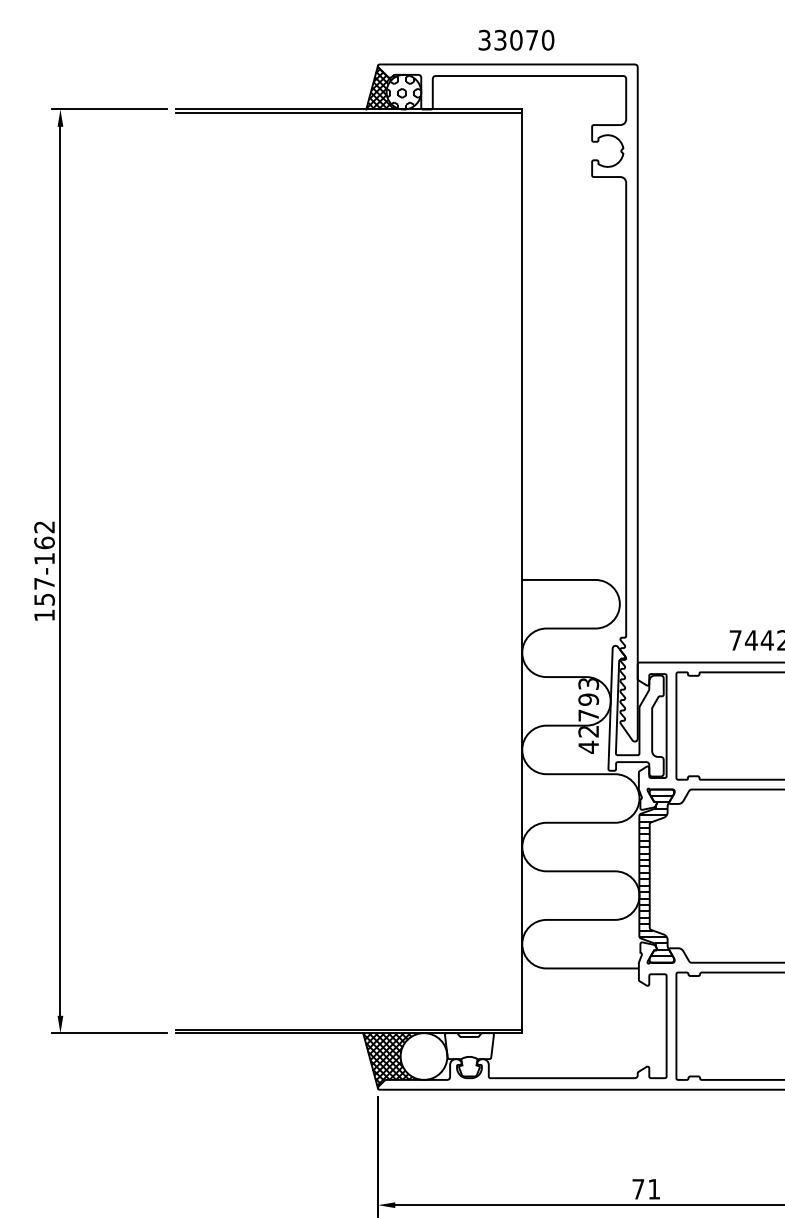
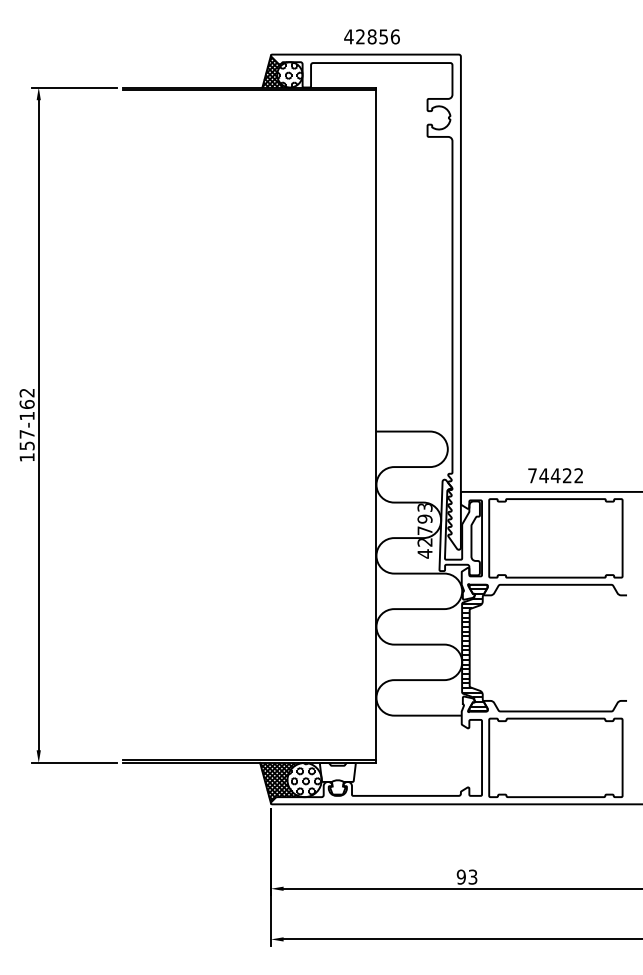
text: (515, 39) -> (371, 36), 33070 -> 42856
hatch: (423, 1054) -> (304, 778), added
text: (645, 1188) -> (466, 876), 71 -> 93

